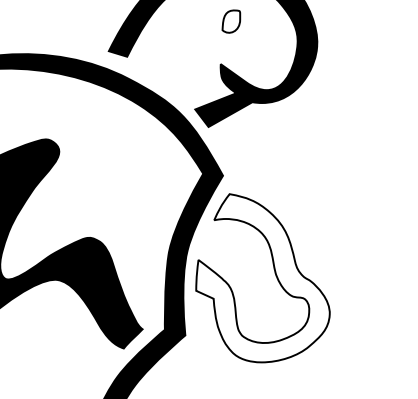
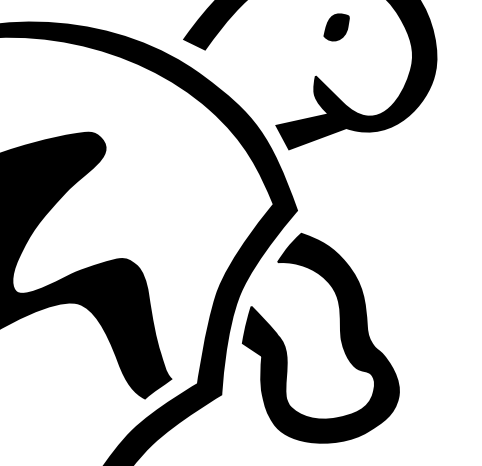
fill: (231, 21) -> (336, 27), added
fill: (262, 278) -> (324, 341), added

